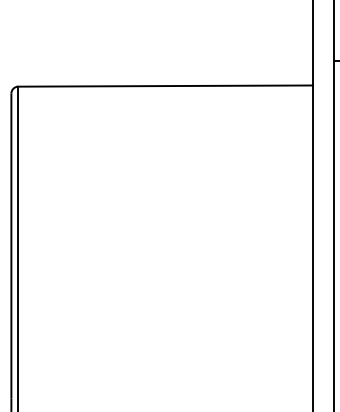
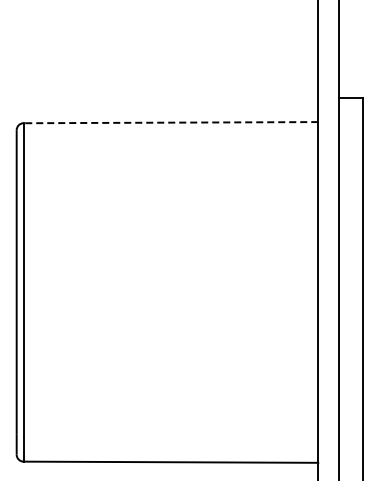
line: (165, 85) -> (170, 122), solid -> dashed

